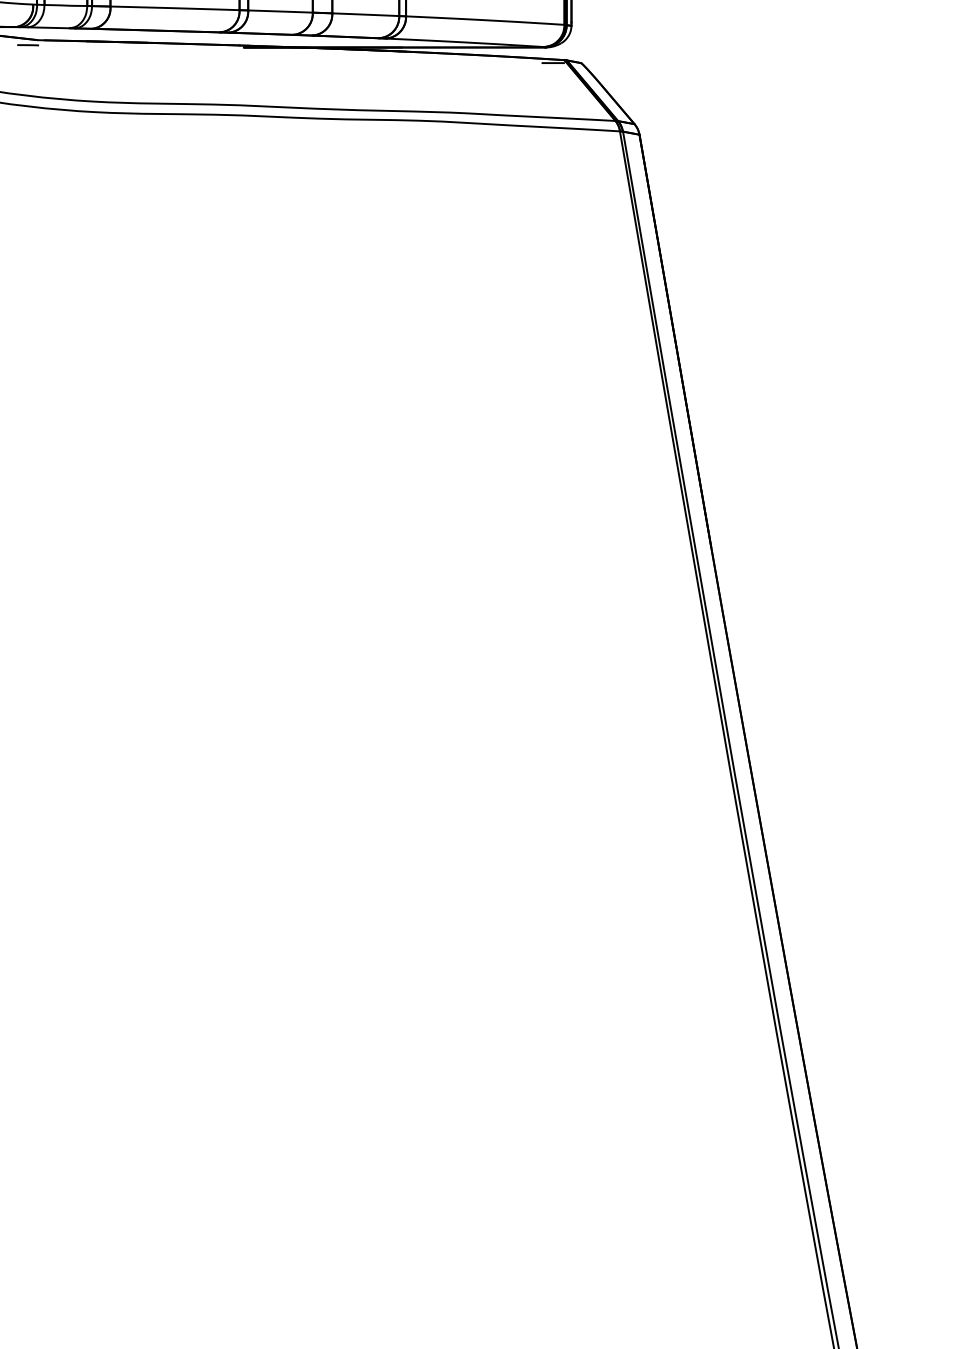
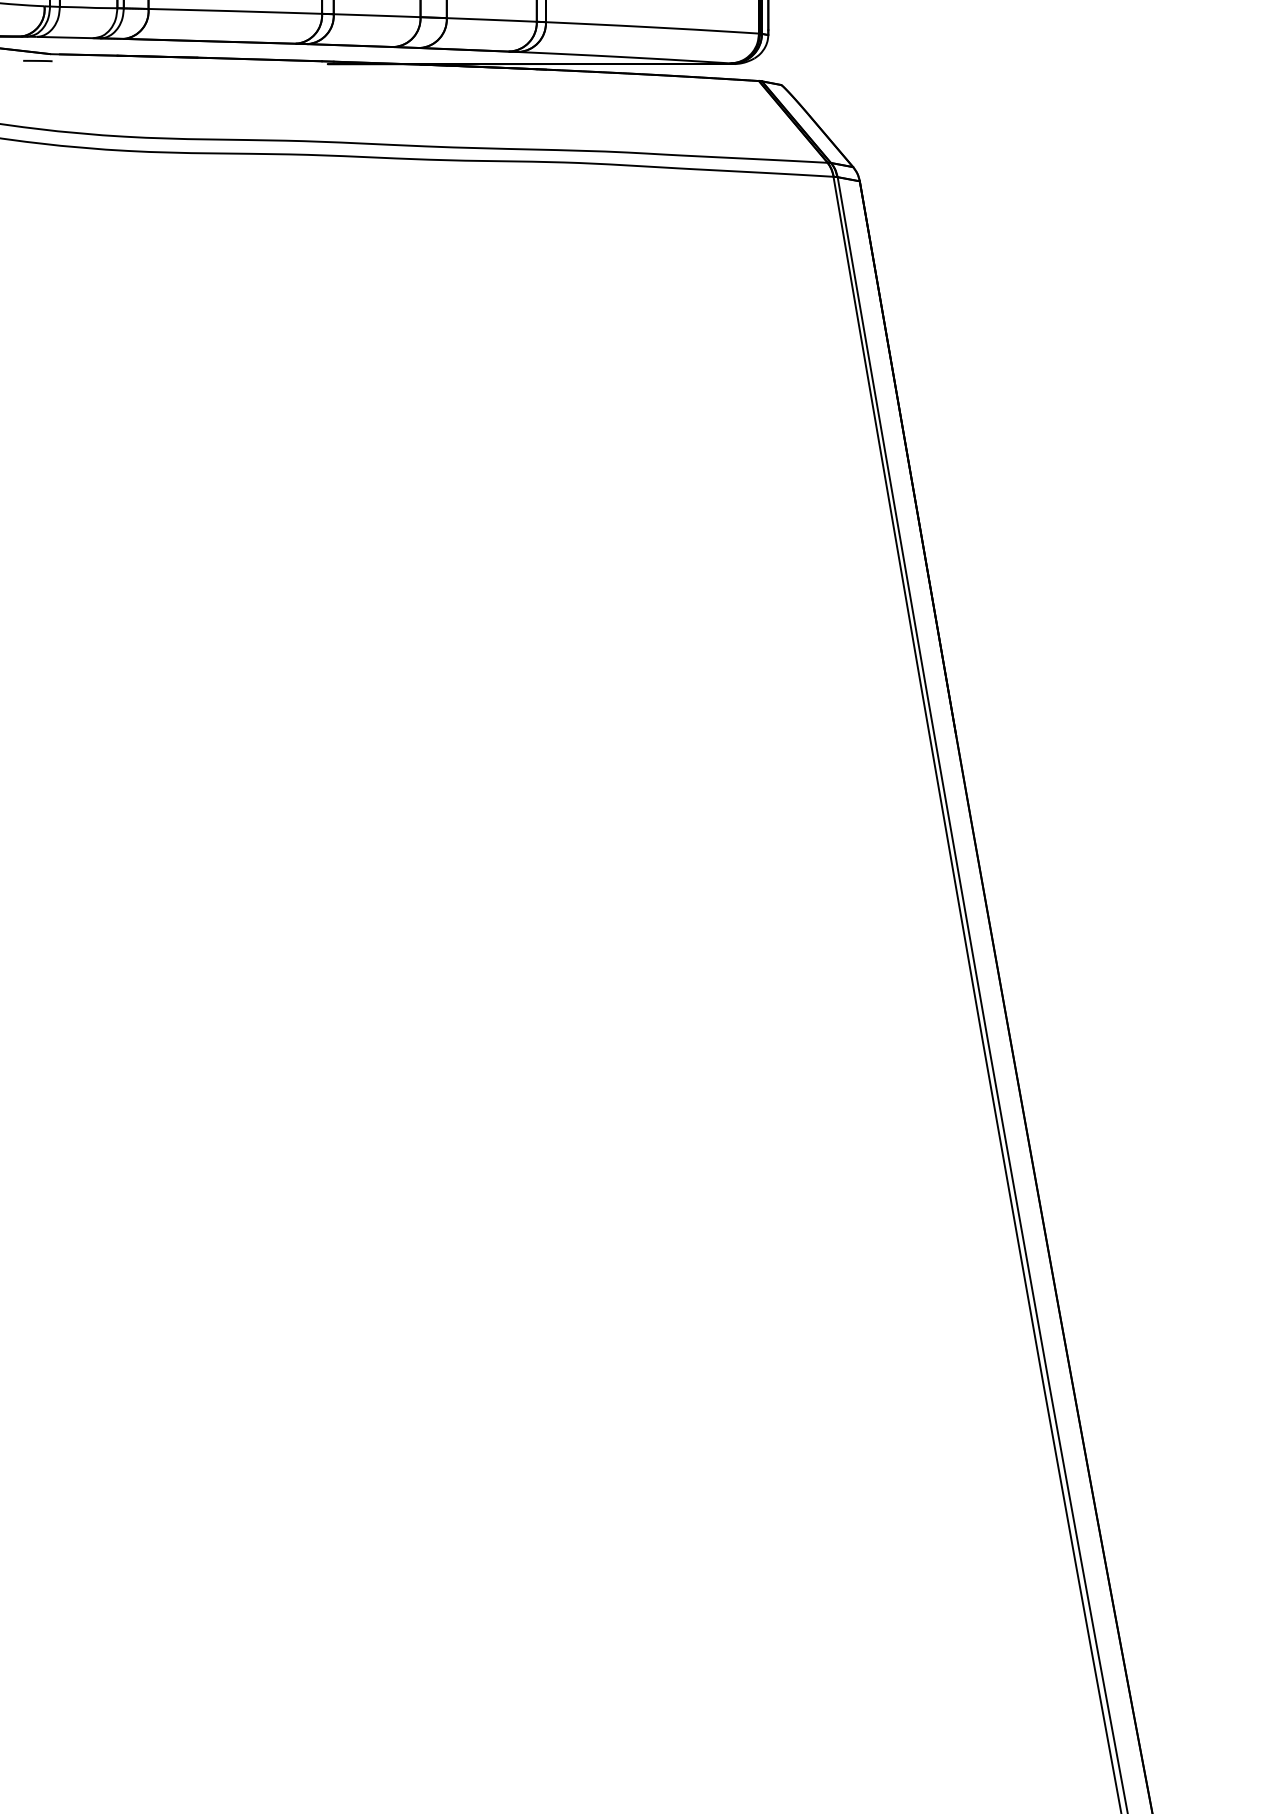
line: (553, 63) -> (743, 85), removed

